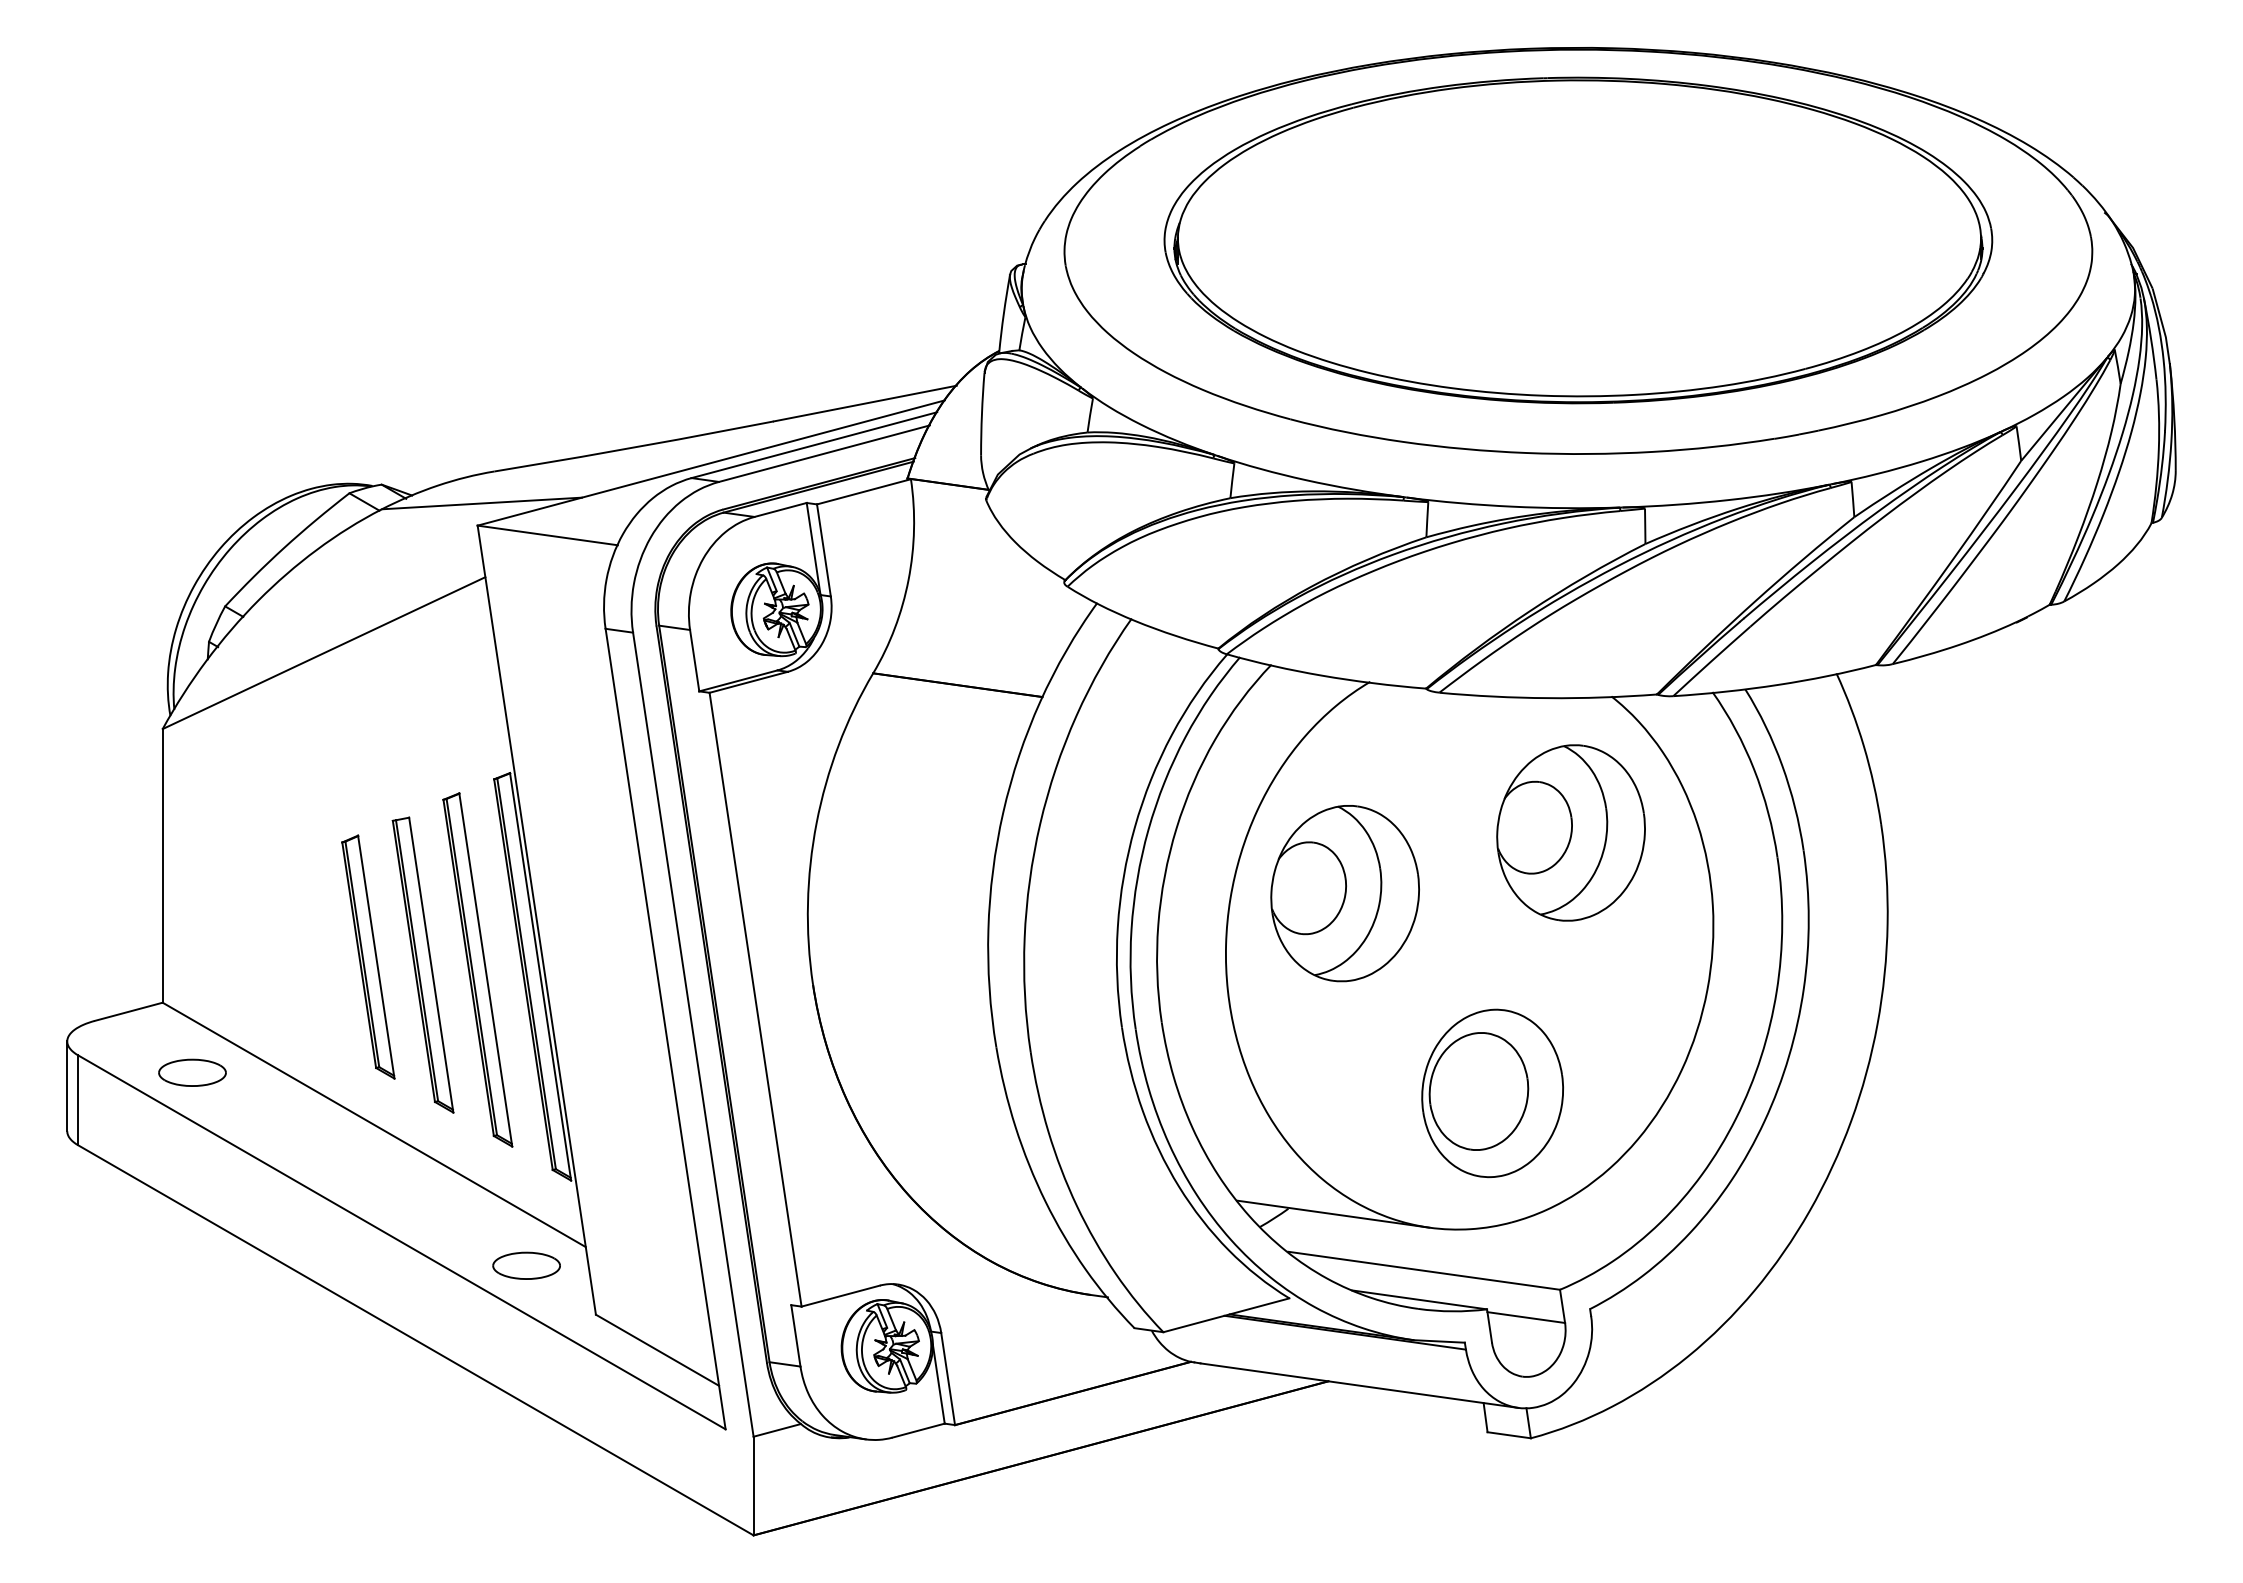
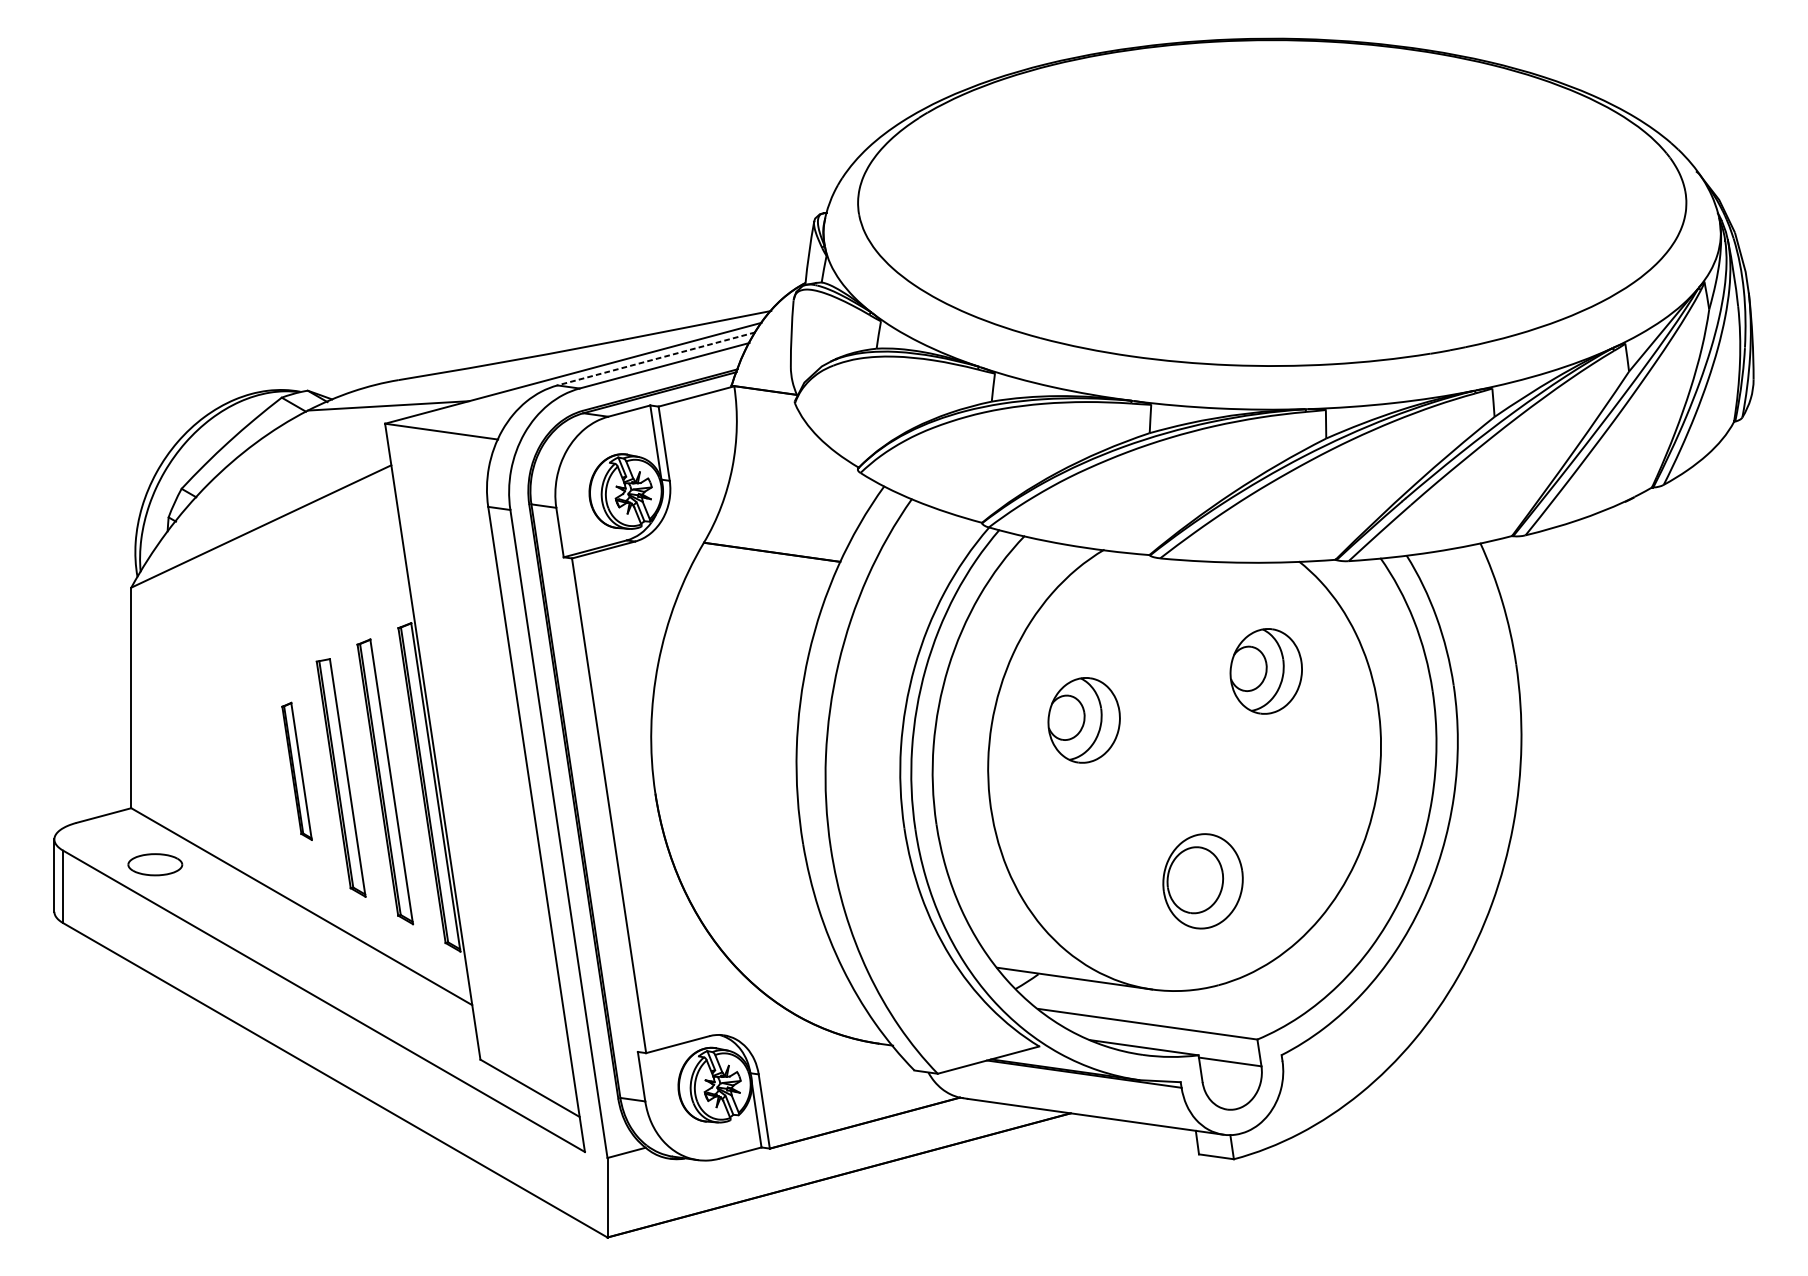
part: (1578, 240) -> (1272, 193), removed
line: (813, 445) -> (655, 359), solid -> dashed
part: (1570, 832) -> (1265, 671), size x0.6
part: (1344, 893) -> (1083, 720), size x0.6
part: (368, 956) -> (297, 770), size x0.7
part: (1492, 1093) -> (1202, 881), size x0.7
part: (526, 1265) -> (424, 1019), removed

